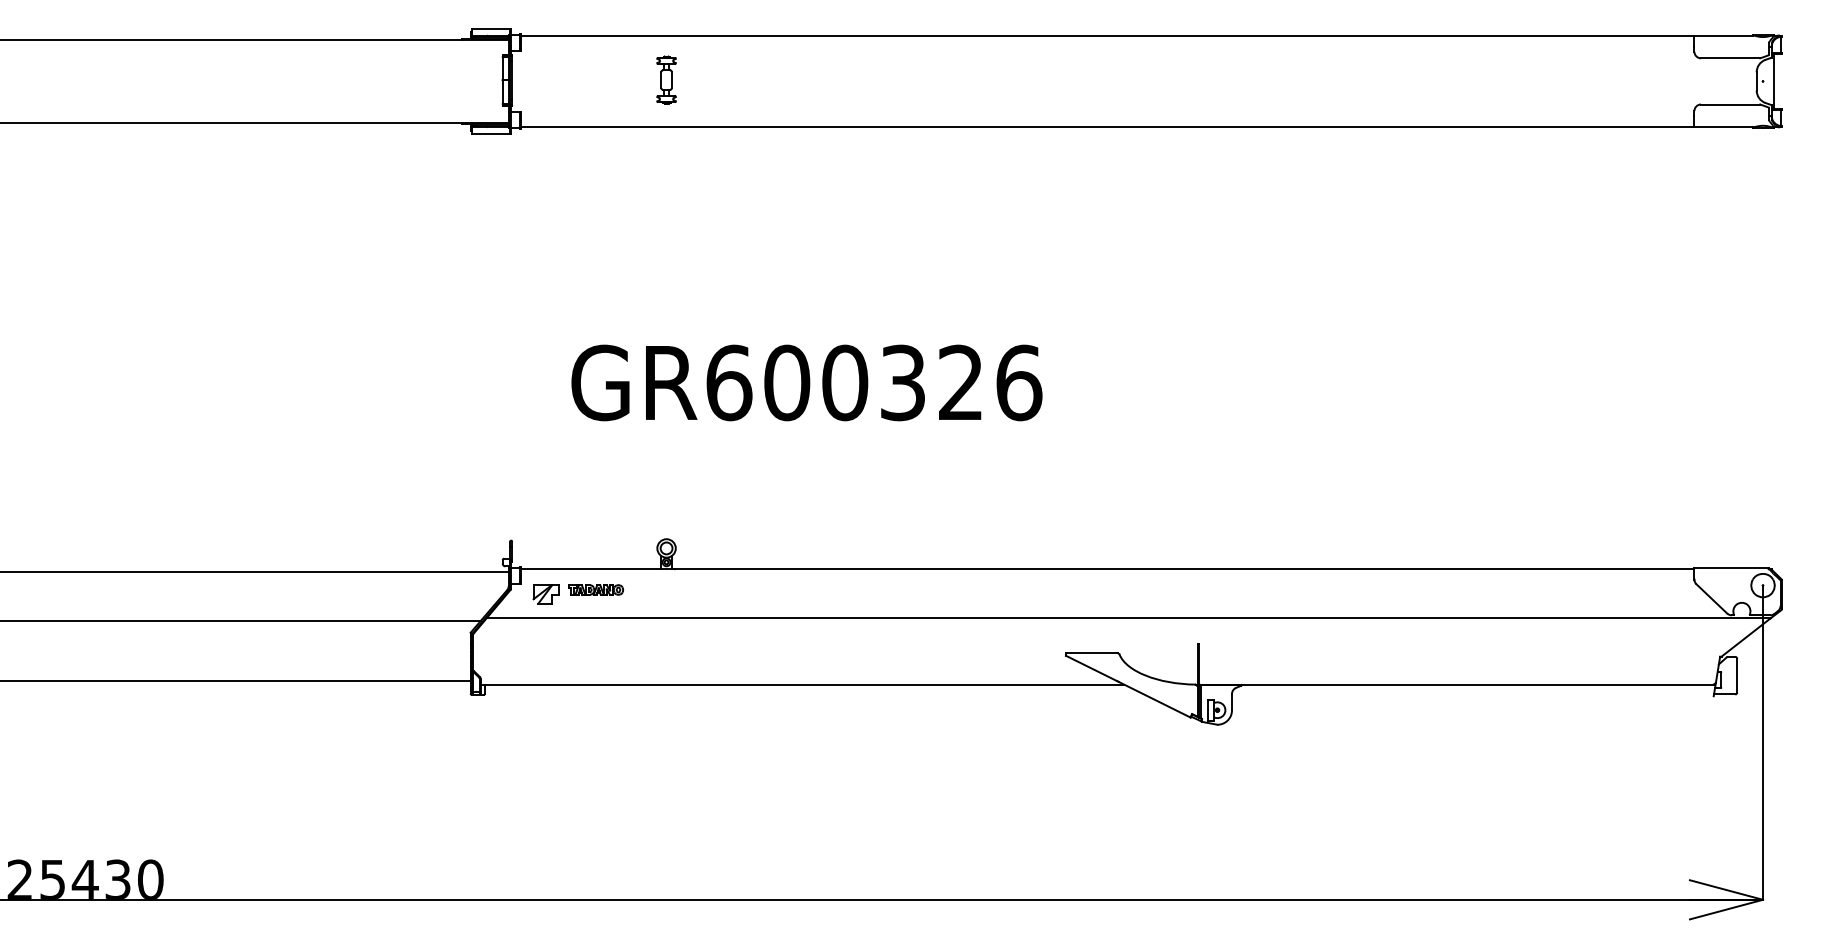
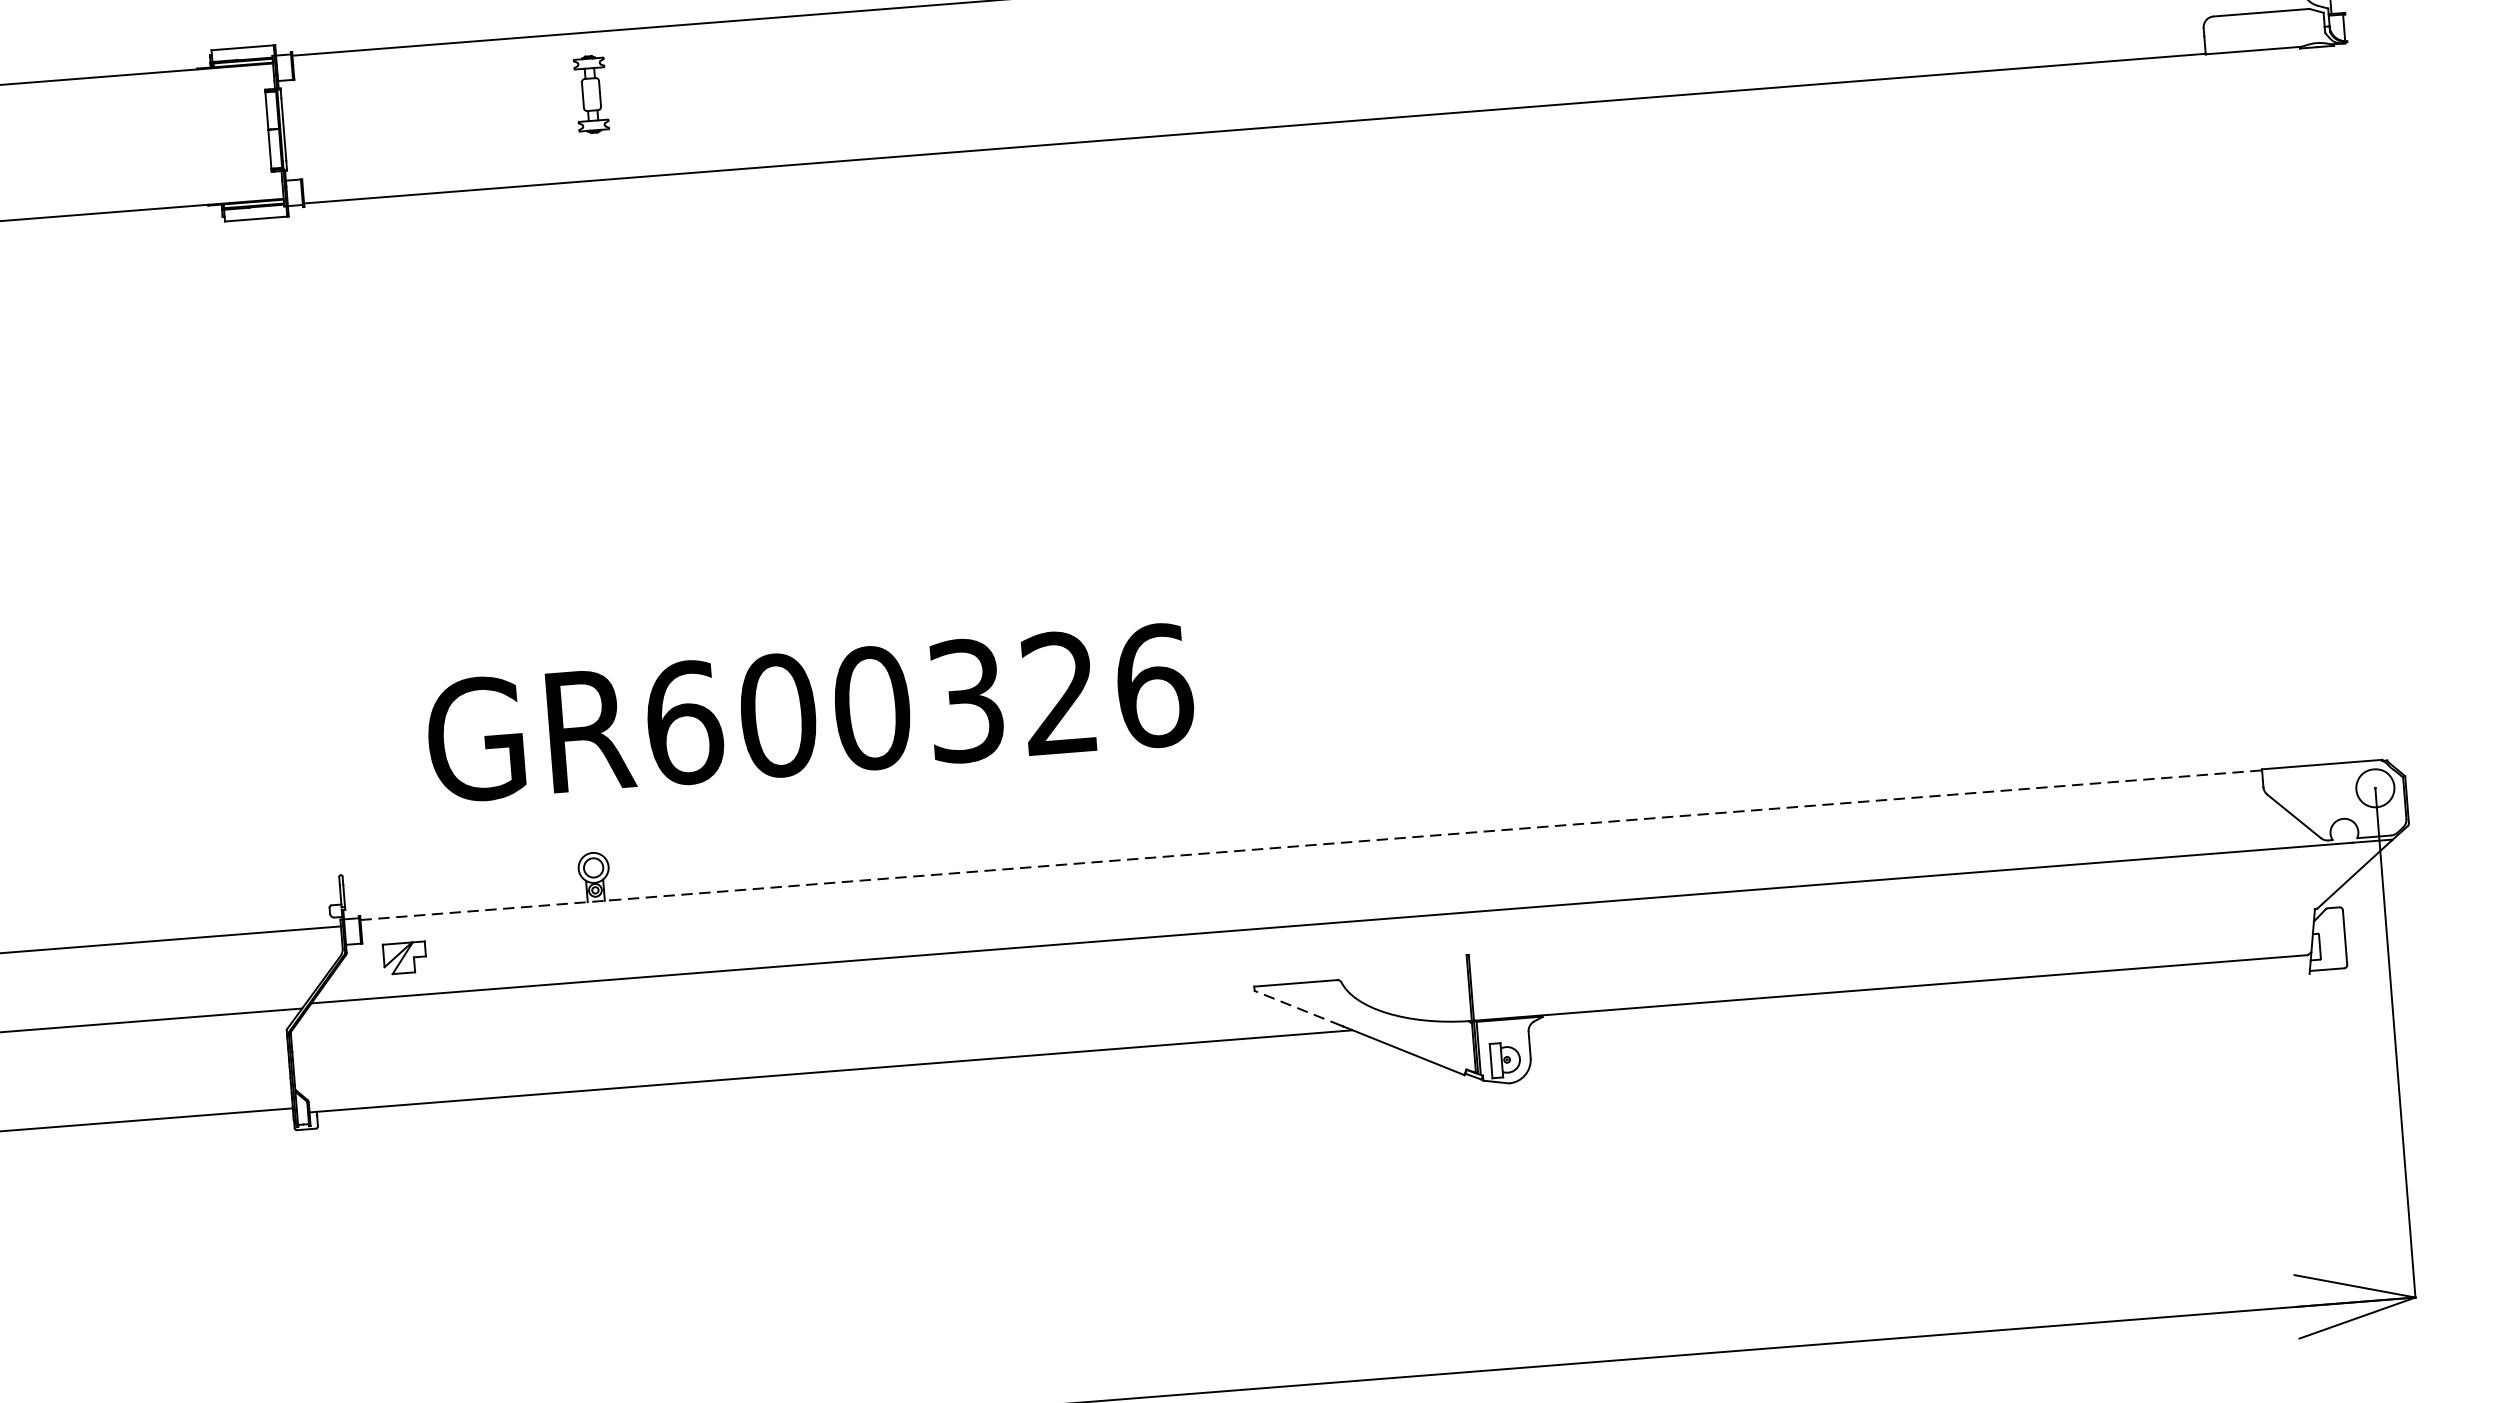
part: (666, 79) -> (591, 93), moved
text: (806, 382) -> (809, 712), moved
line: (1107, 569) -> (1310, 845), solid -> dashed
part: (595, 589) -> (483, 943), removed
line: (1091, 668) -> (1297, 1008), solid -> dashed

